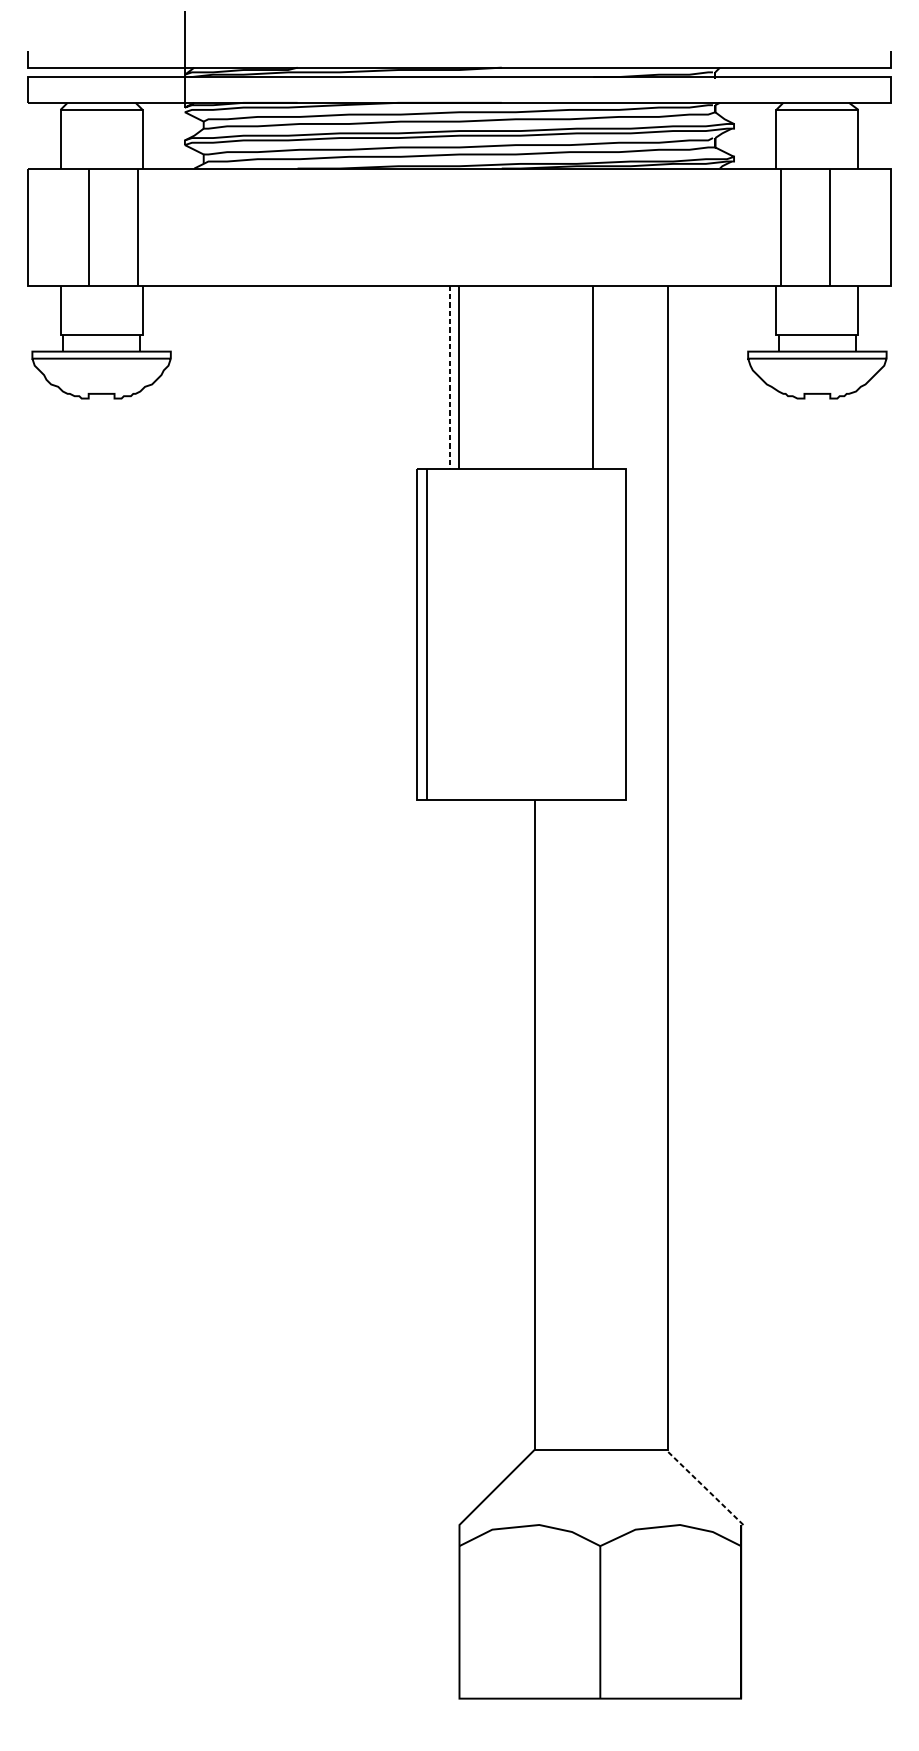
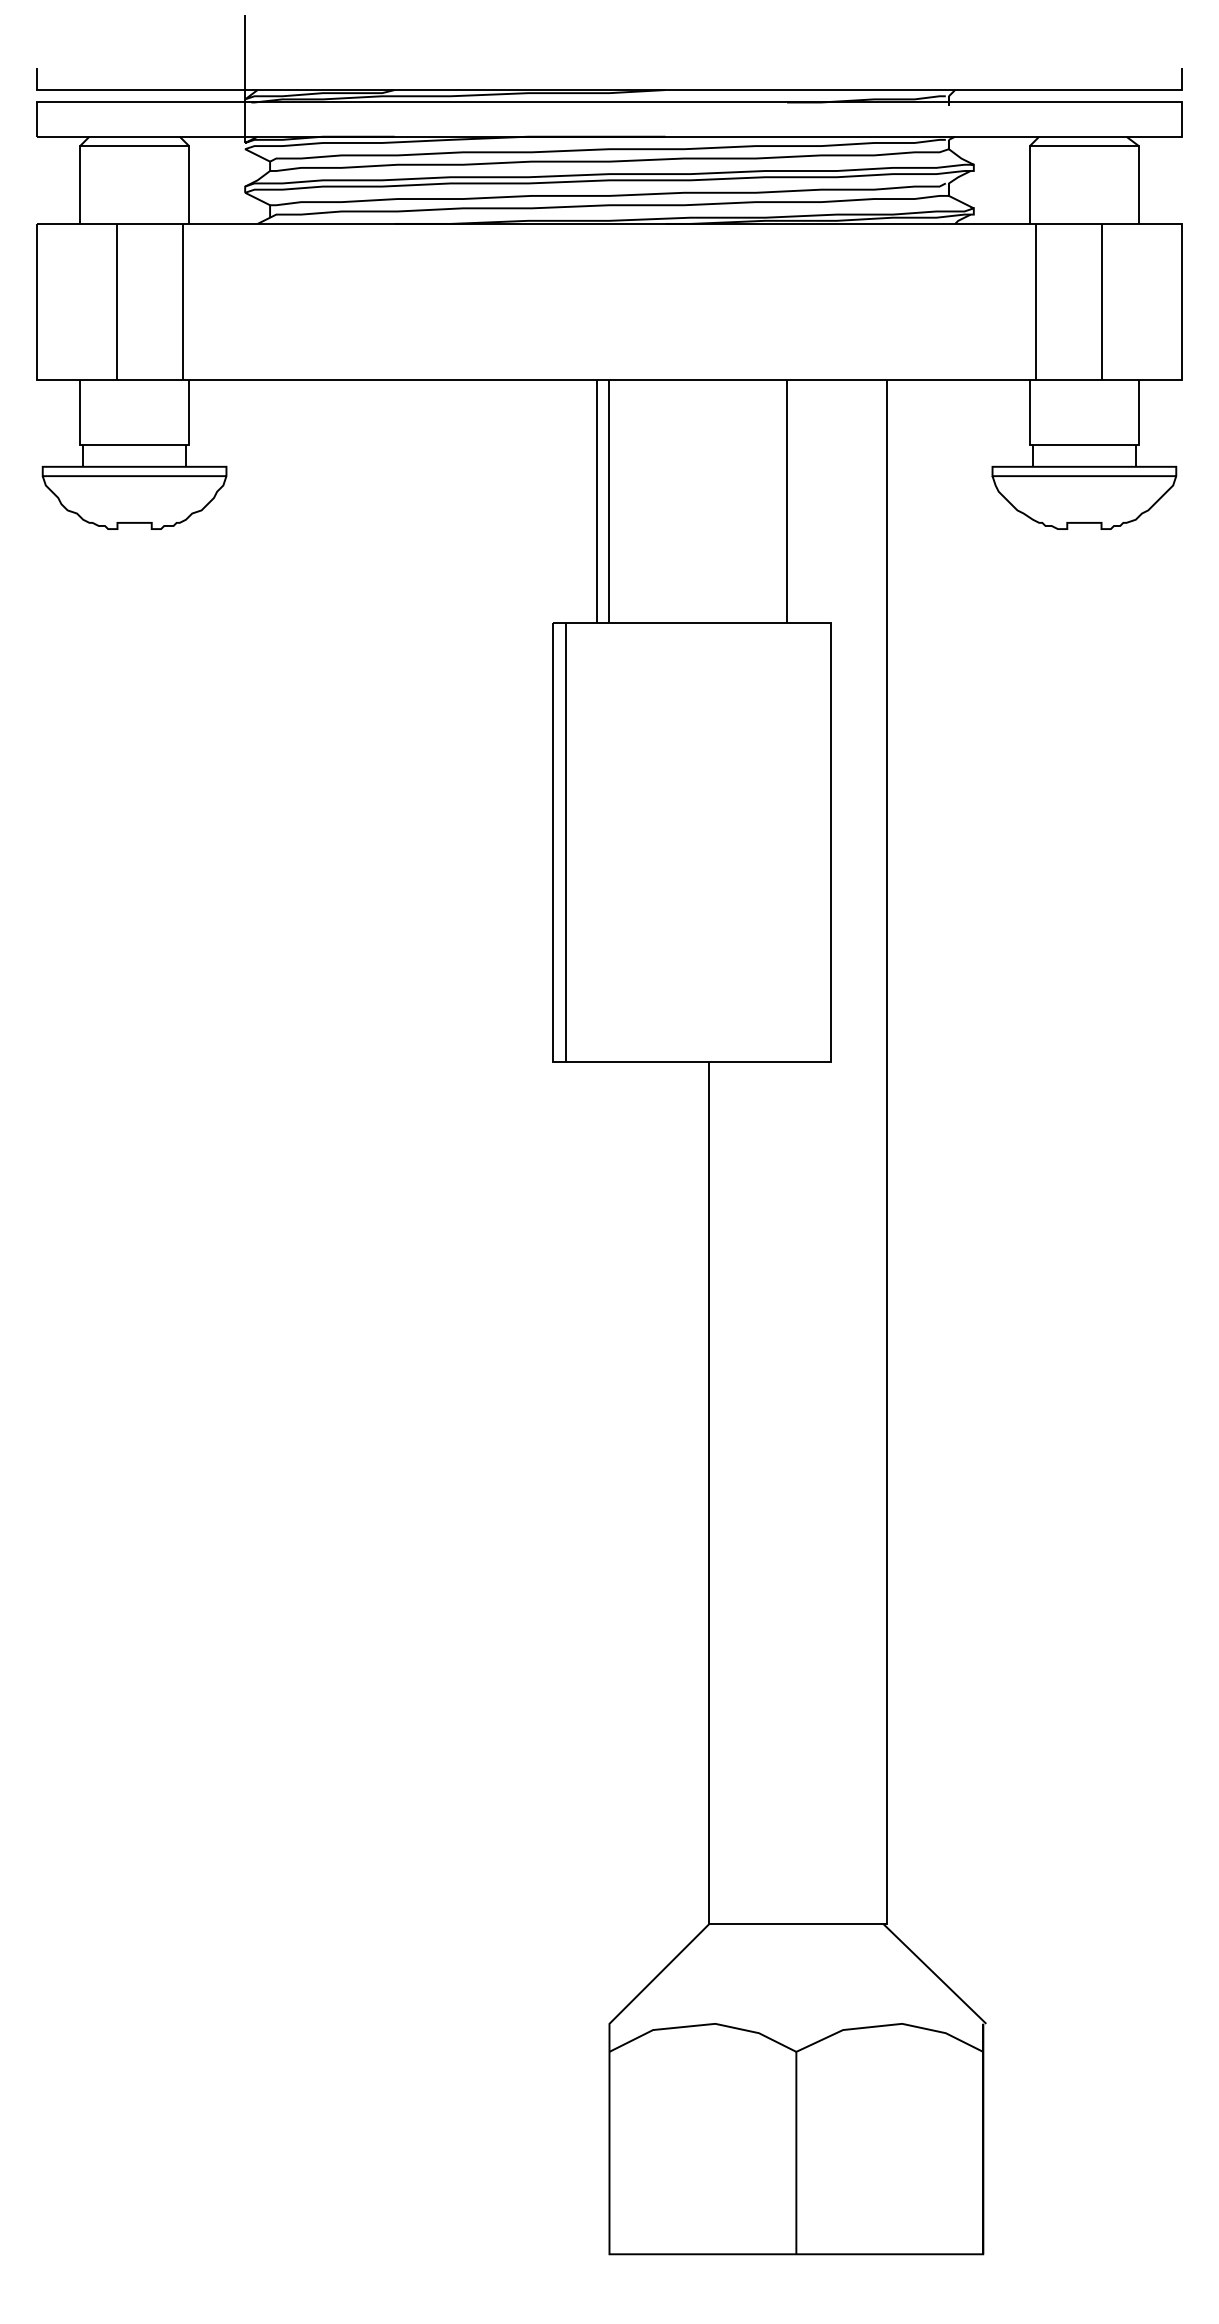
line: (450, 377) -> (597, 501), dashed -> solid
line: (704, 1487) -> (934, 1974), dashed -> solid

